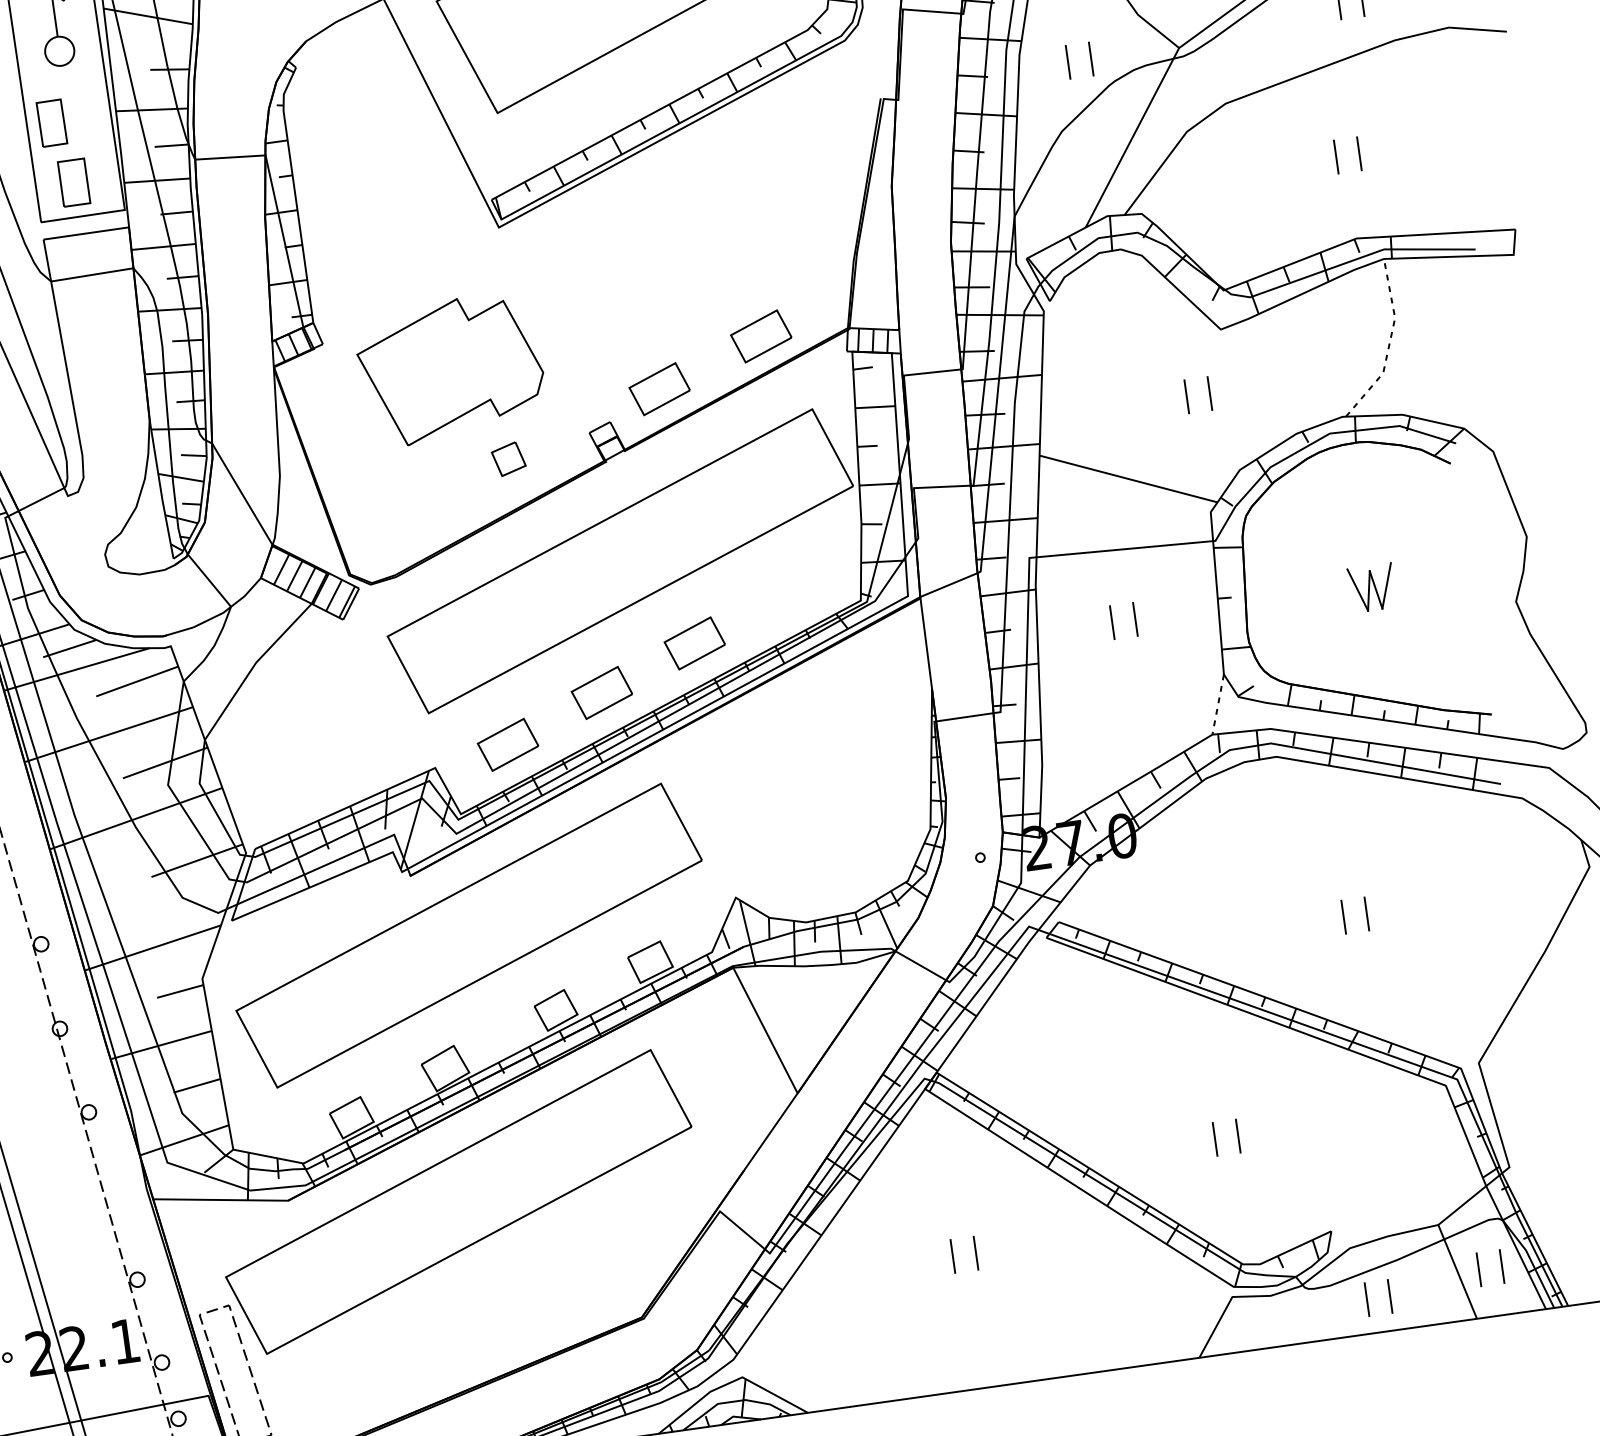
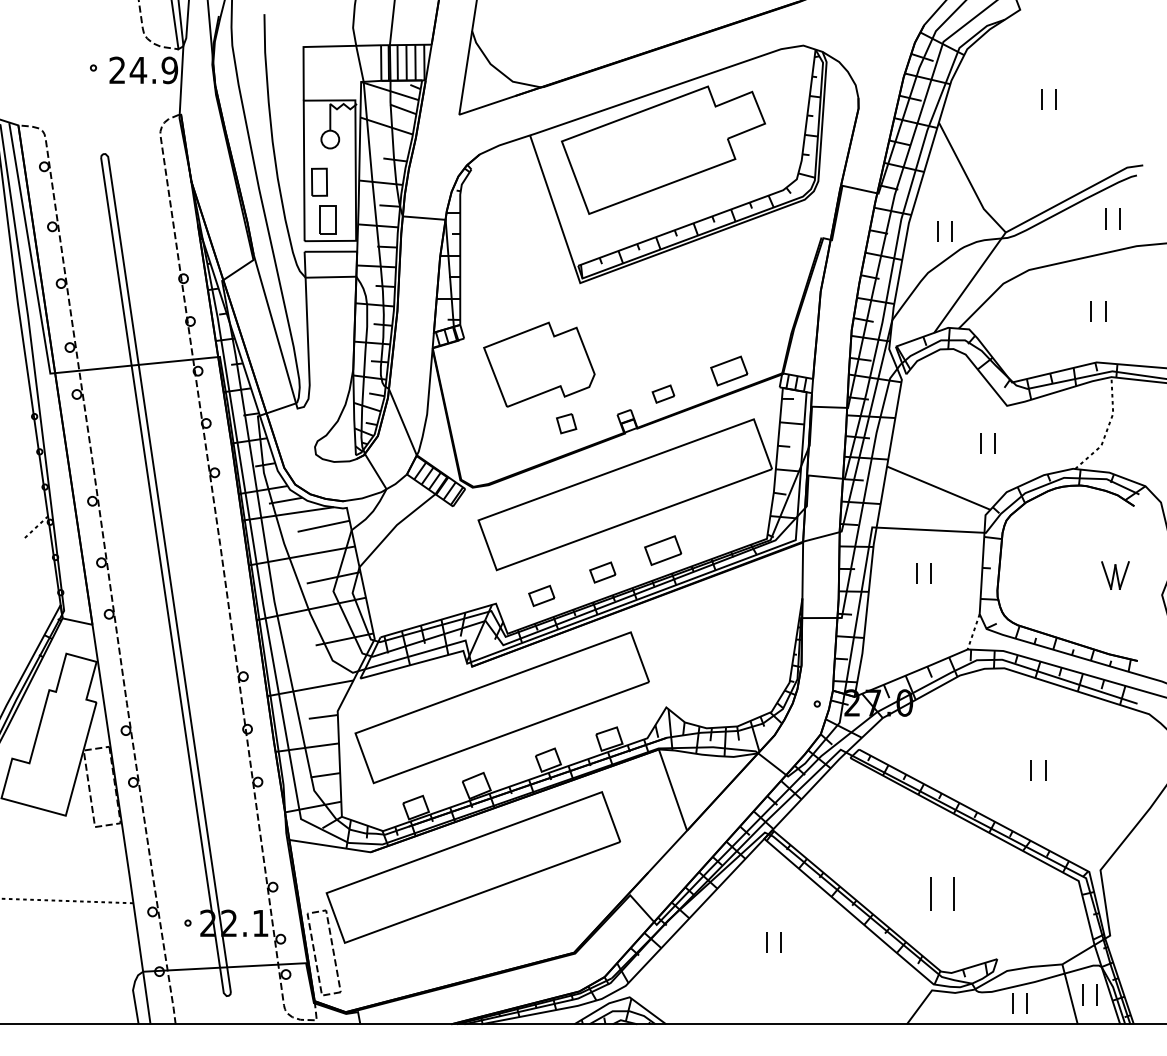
part: (659, 387) -> (663, 393), size x0.6
part: (1372, 587) -> (1115, 575), moved
part: (601, 692) -> (602, 572), size x0.7
part: (507, 744) -> (541, 595), size x0.7
part: (1225, 1137) -> (941, 893), size x1.6

